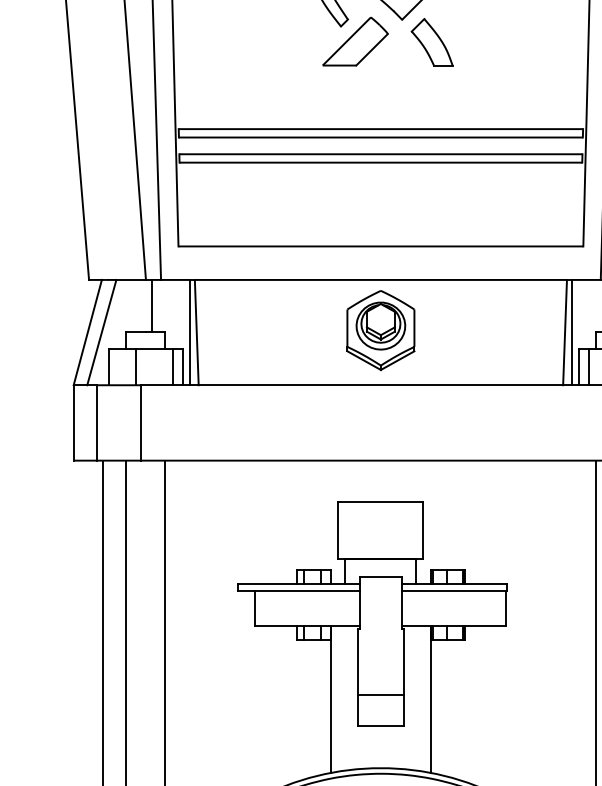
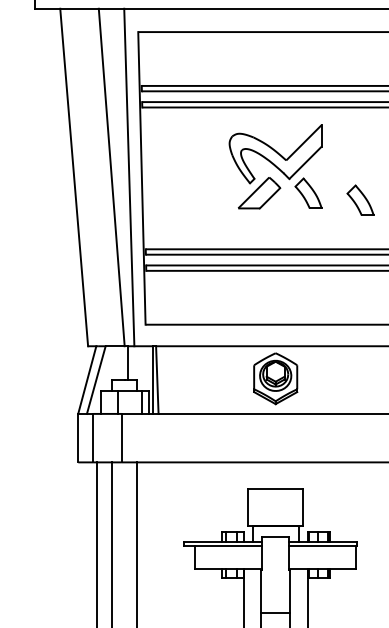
part: (512, 51) -> (360, 199), added

